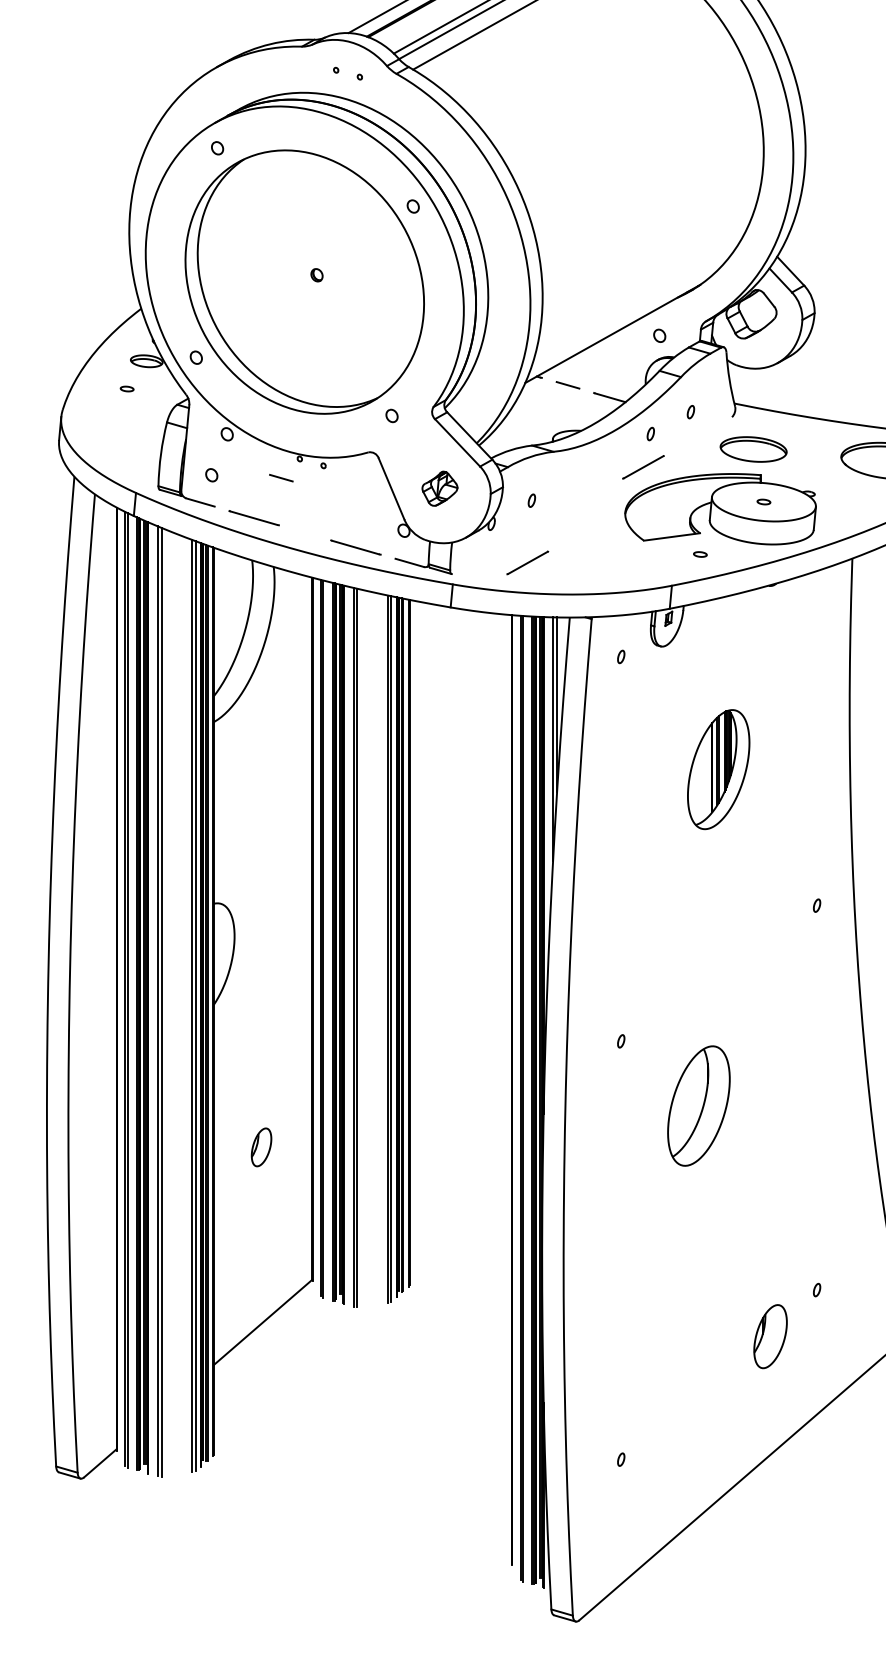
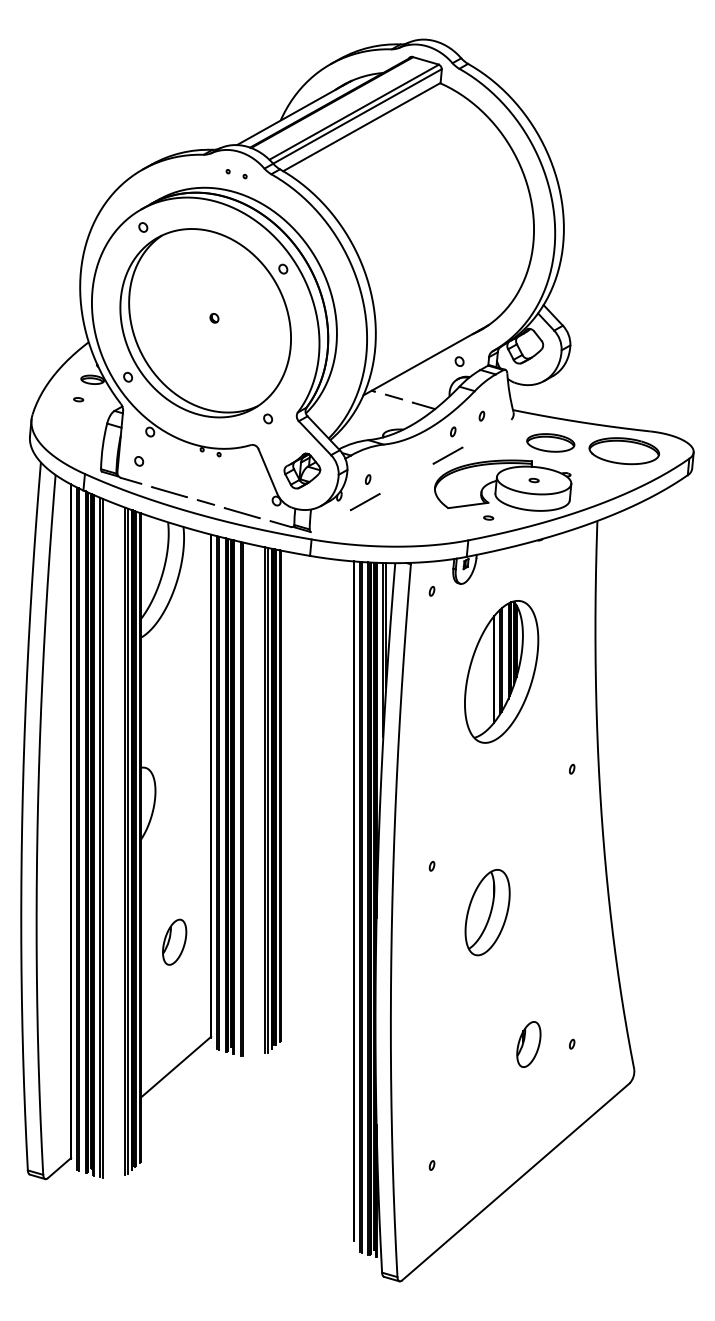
part: (753, 448) -> (550, 442), moved
line: (280, 478) -> (205, 502), moved
part: (440, 488) -> (302, 470), size x1.43
line: (528, 563) -> (365, 502), moved
part: (718, 769) -> (501, 671), size x1.67
part: (261, 1146) -> (174, 941), size x1.67
part: (770, 1336) -> (528, 1044), moved

